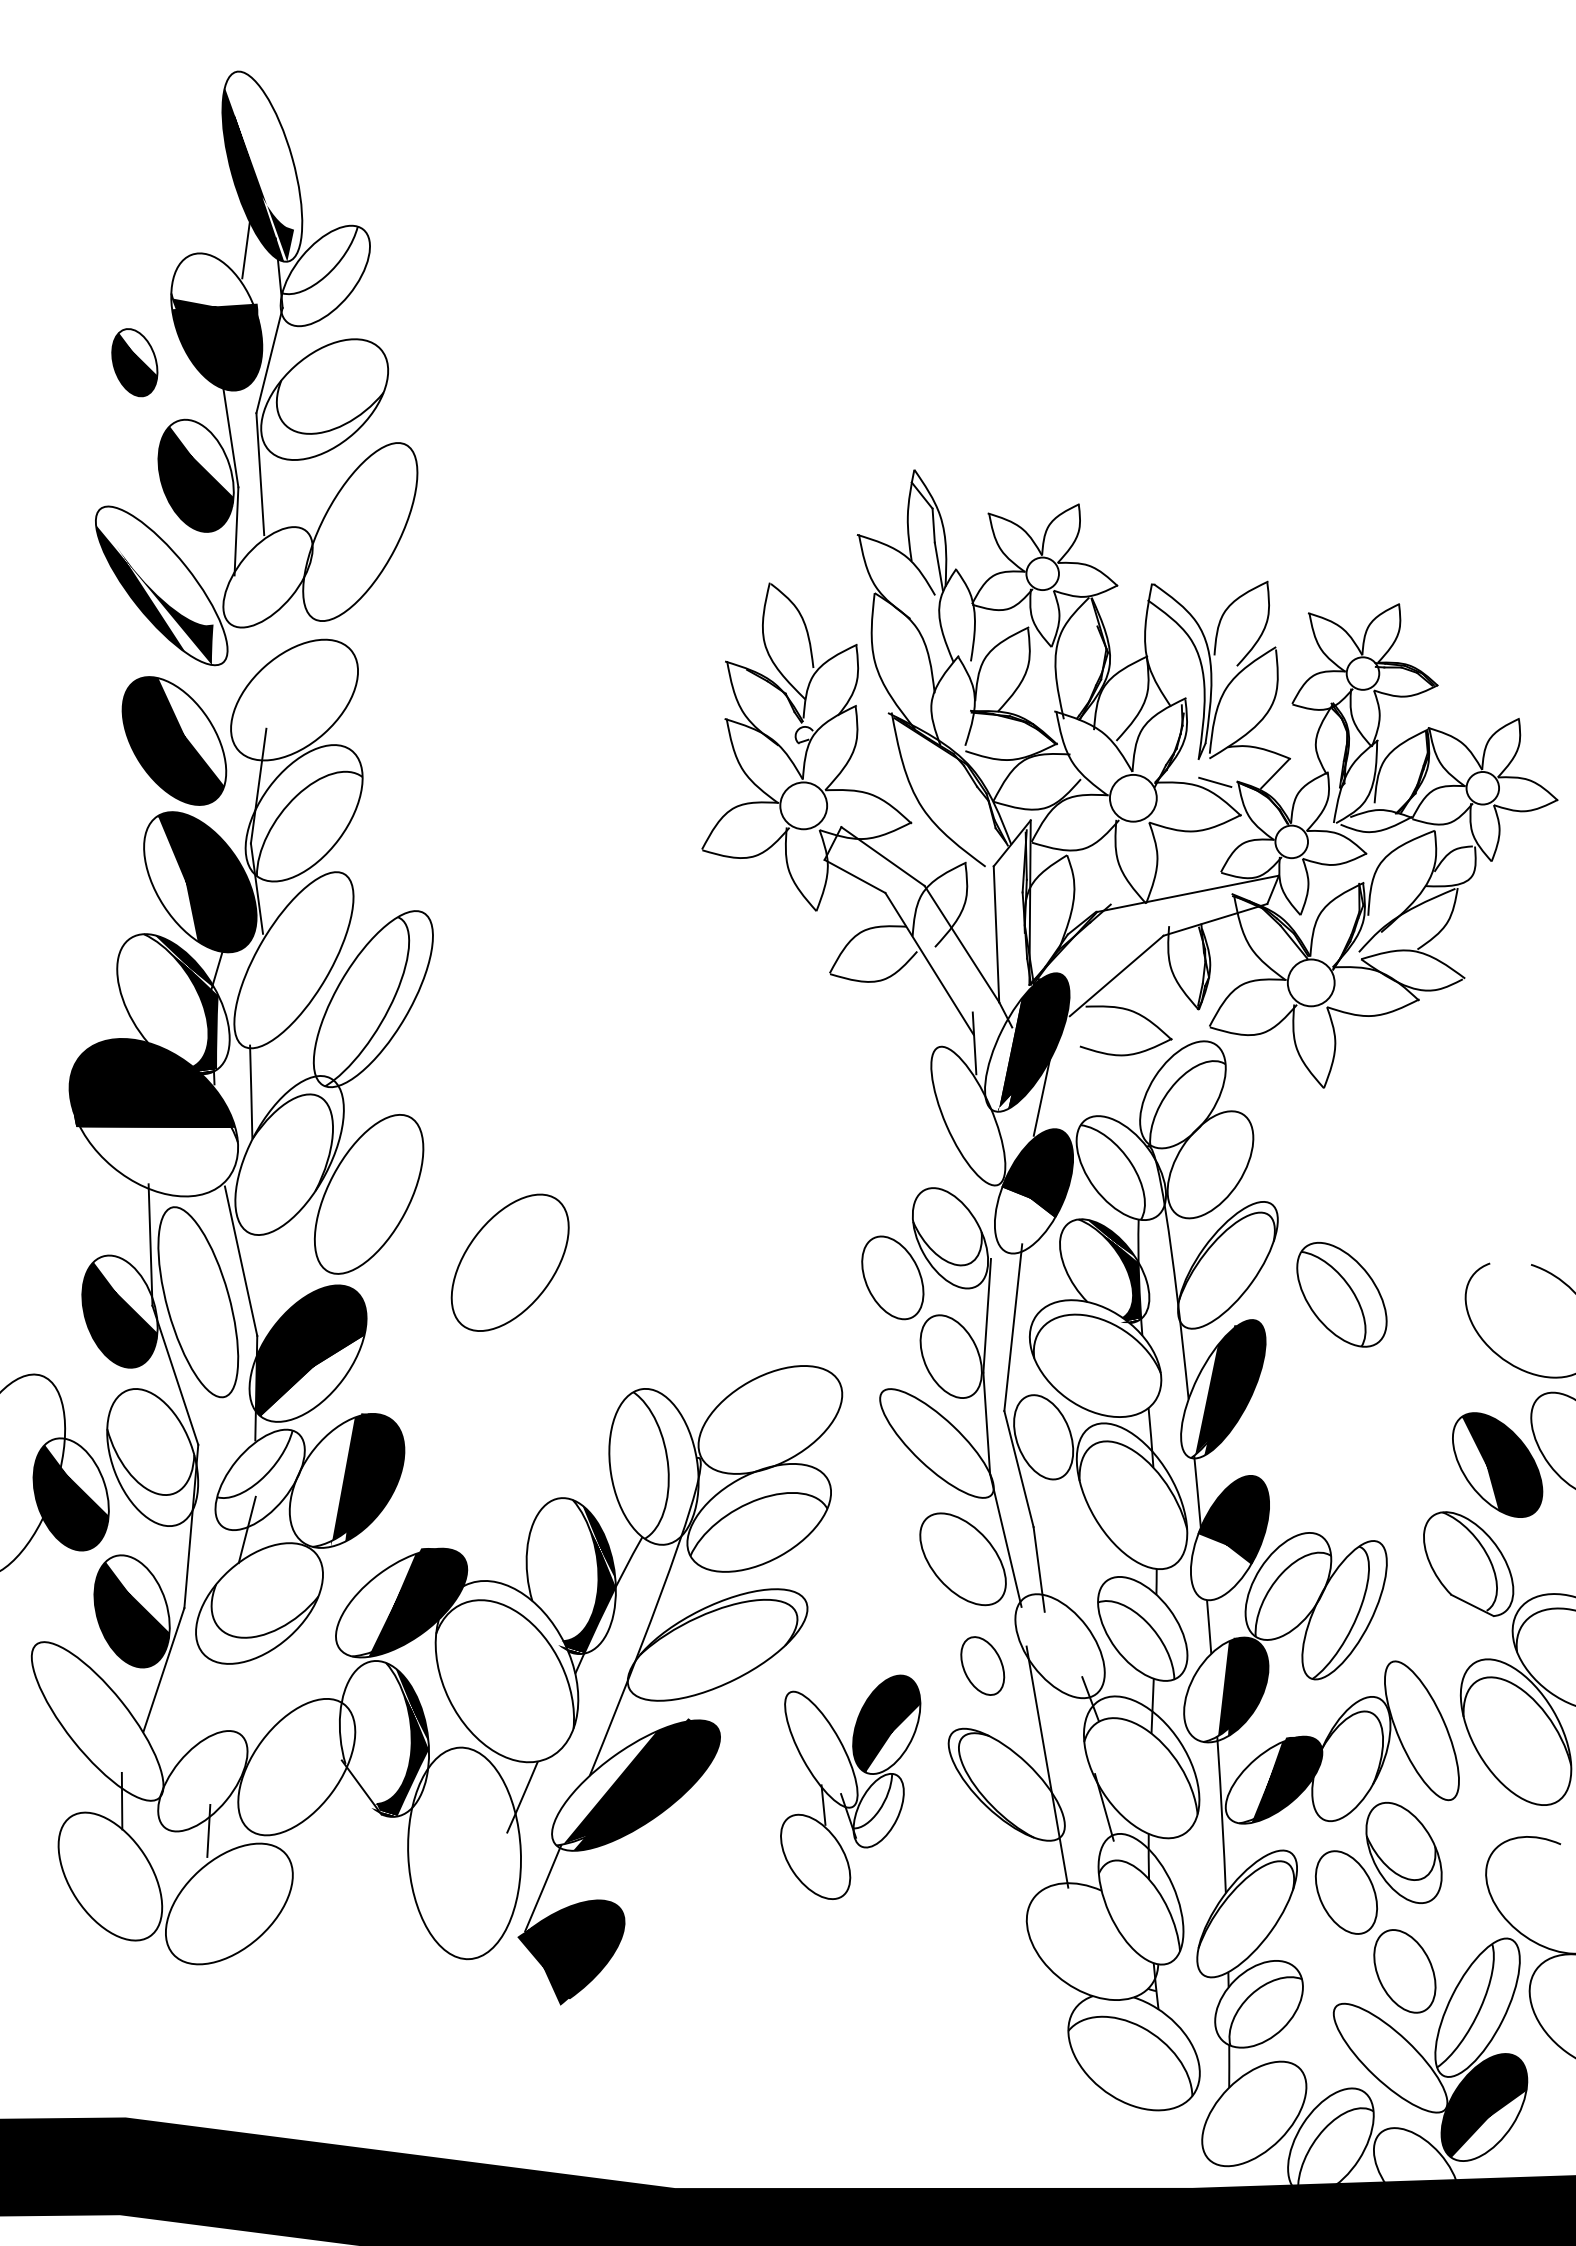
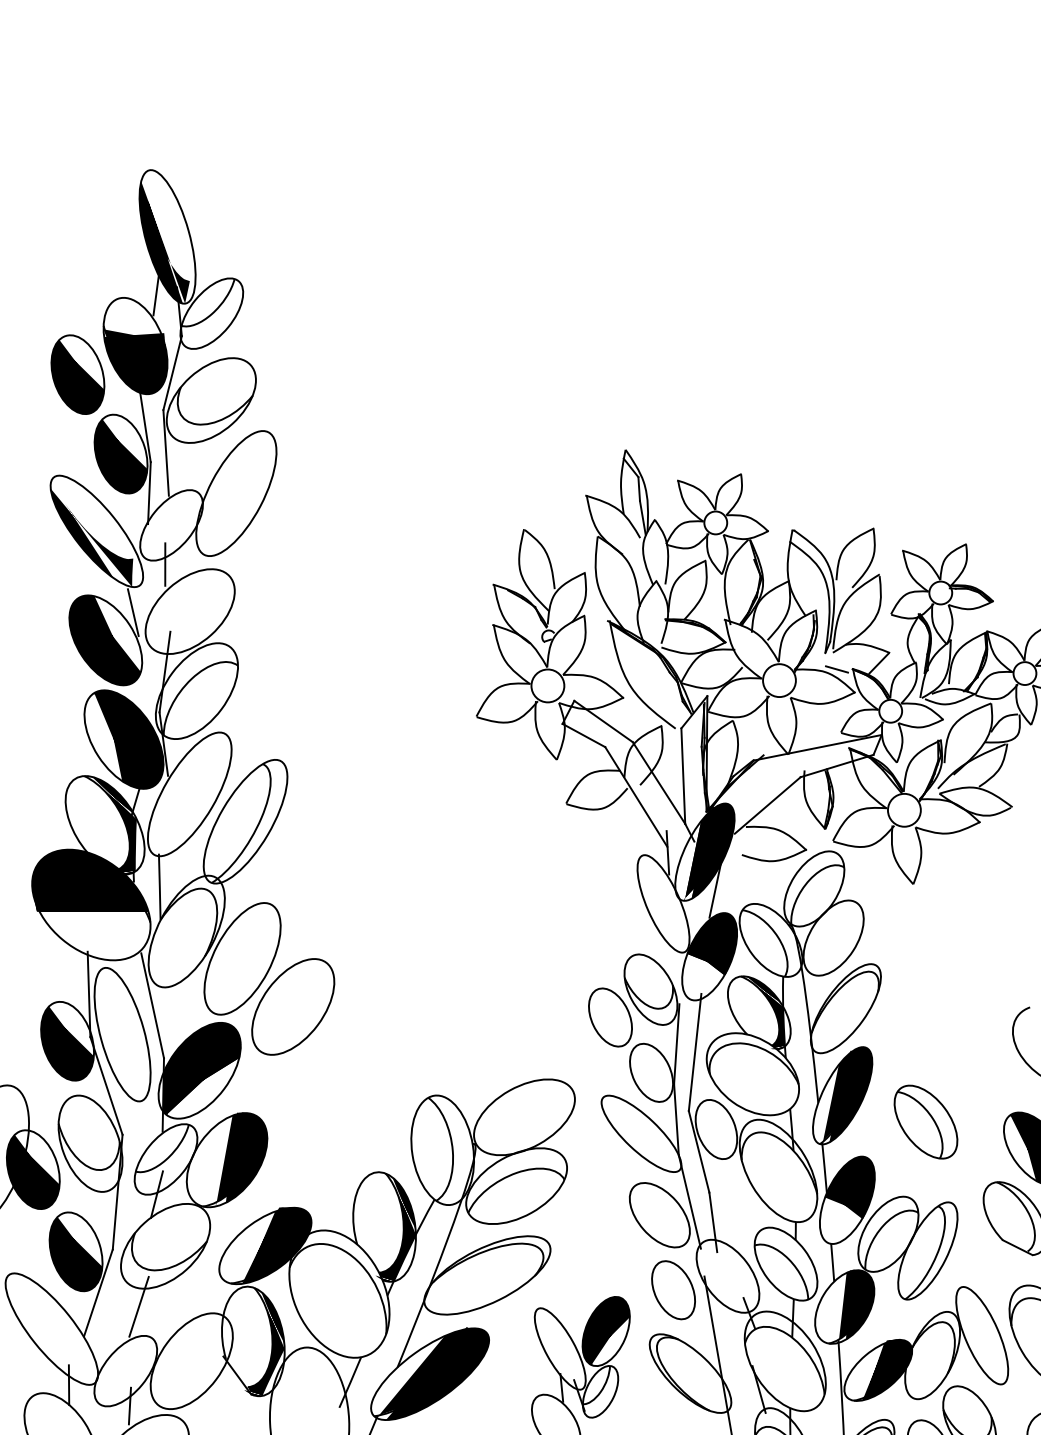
part: (134, 362) -> (77, 374), size x1.67
line: (259, 632) -> (165, 564), added
line: (213, 701) -> (133, 612), added
part: (509, 1262) -> (292, 1006), moved
part: (1341, 1294) -> (925, 1121), moved
part: (982, 1665) -> (673, 1289), size x1.43
line: (221, 1689) -> (138, 1306), added

